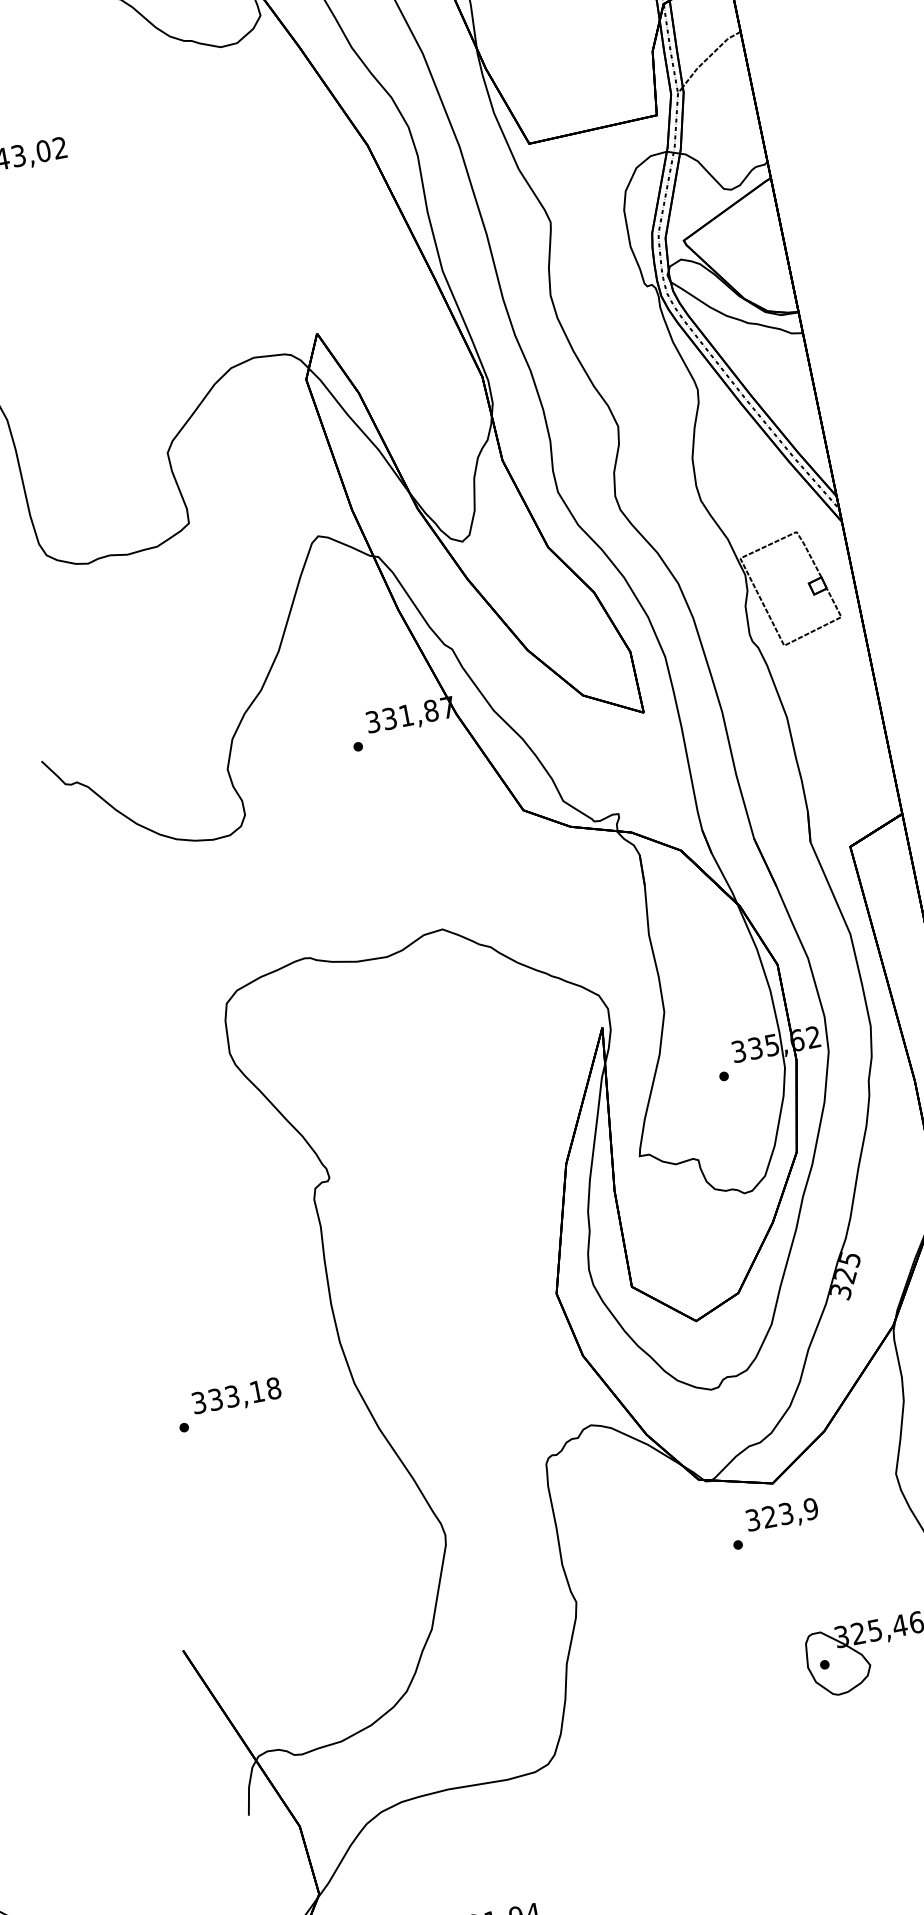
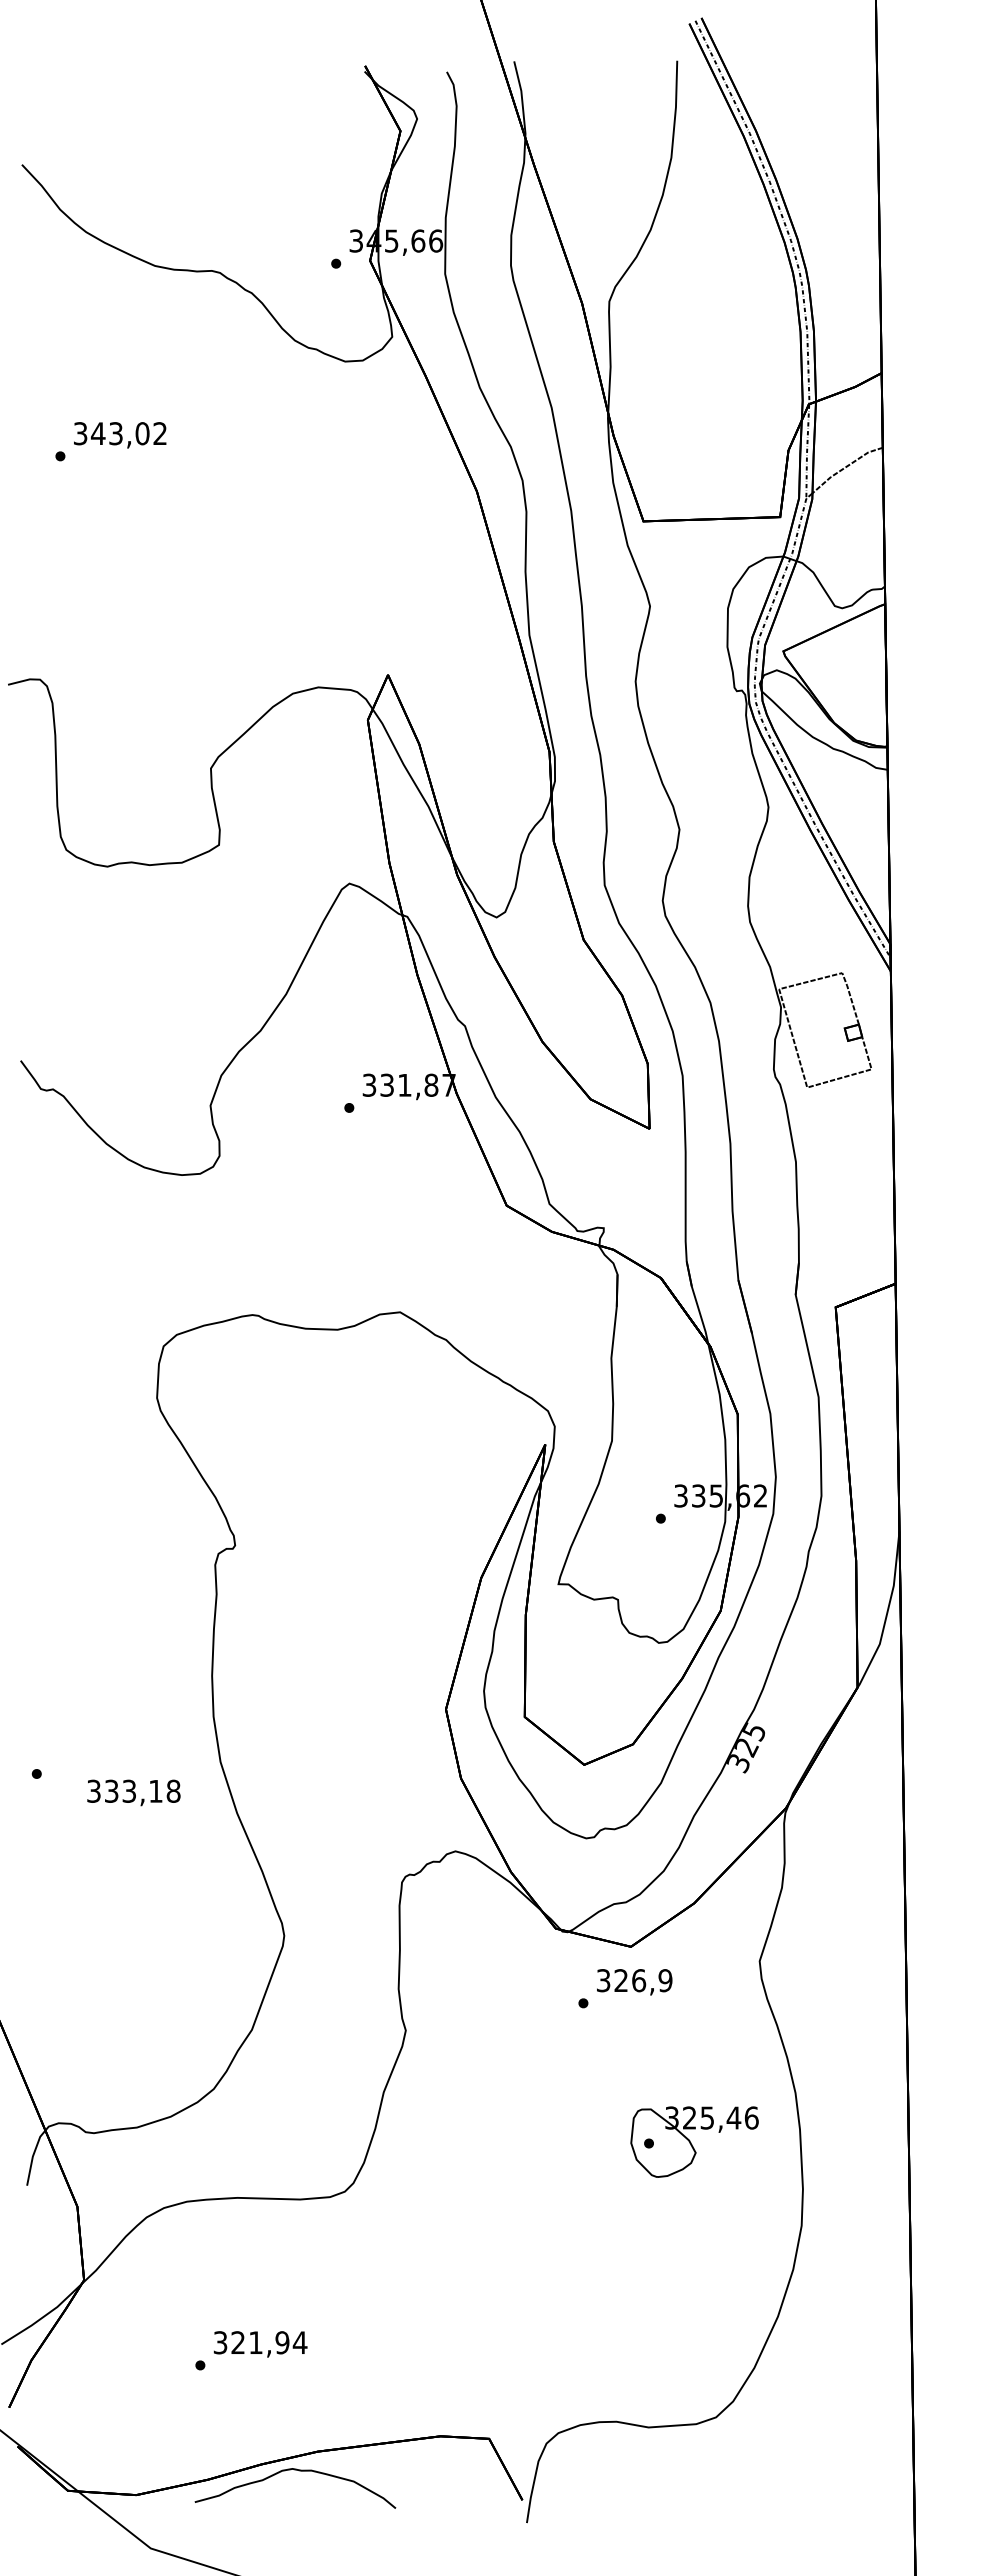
text: (236, 1396) -> (133, 1792), moved
text: (786, 1513) -> (639, 1980), 323,9 -> 326,9

